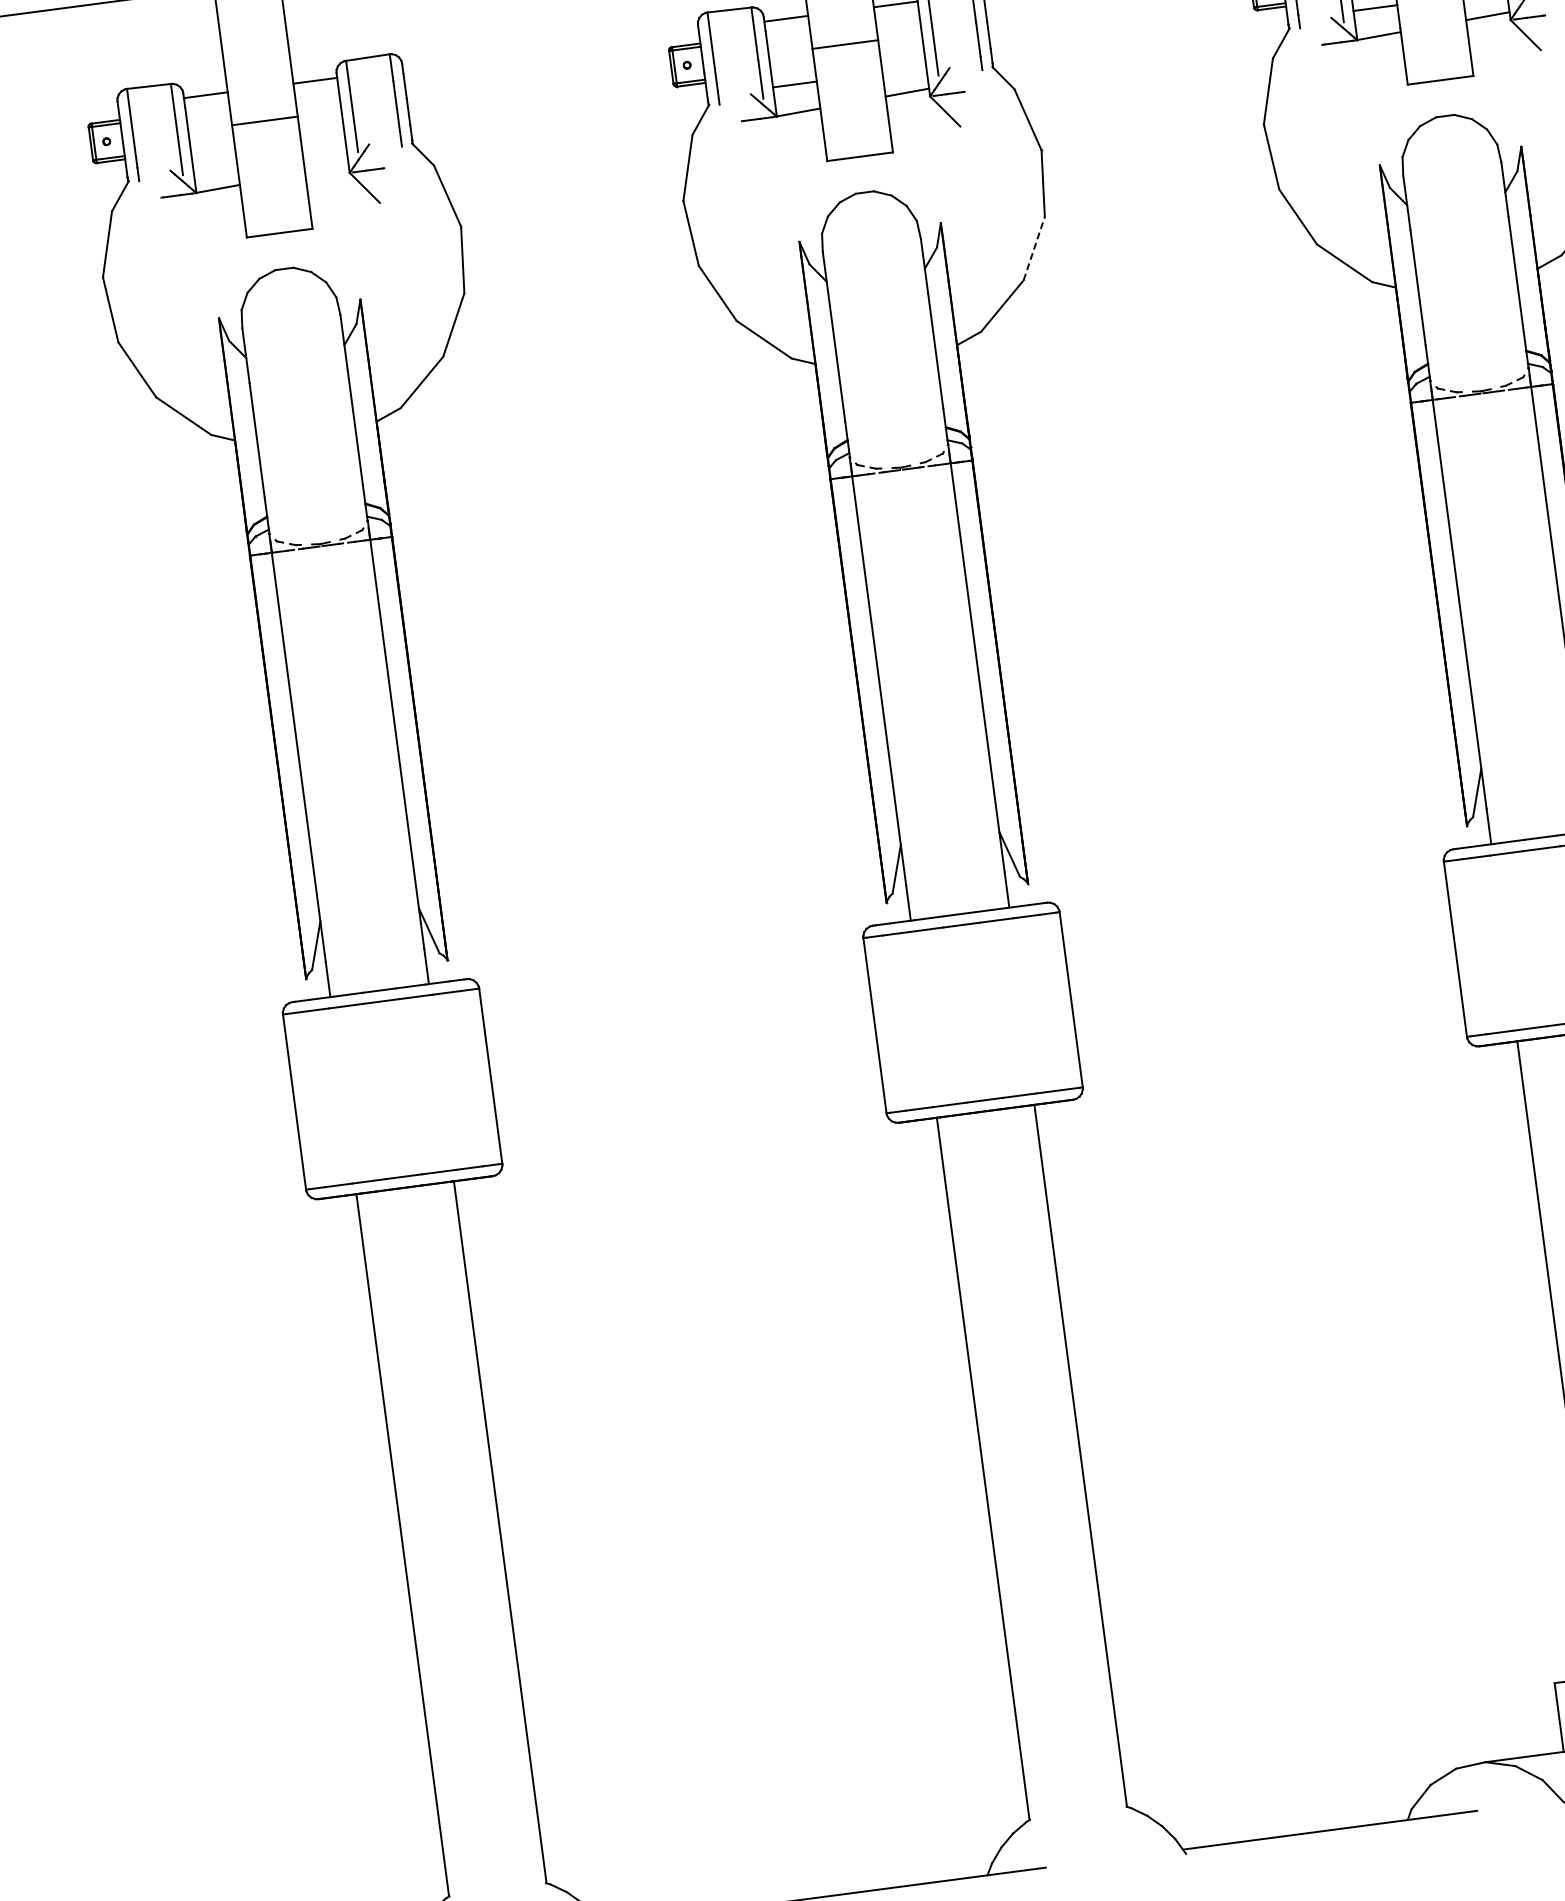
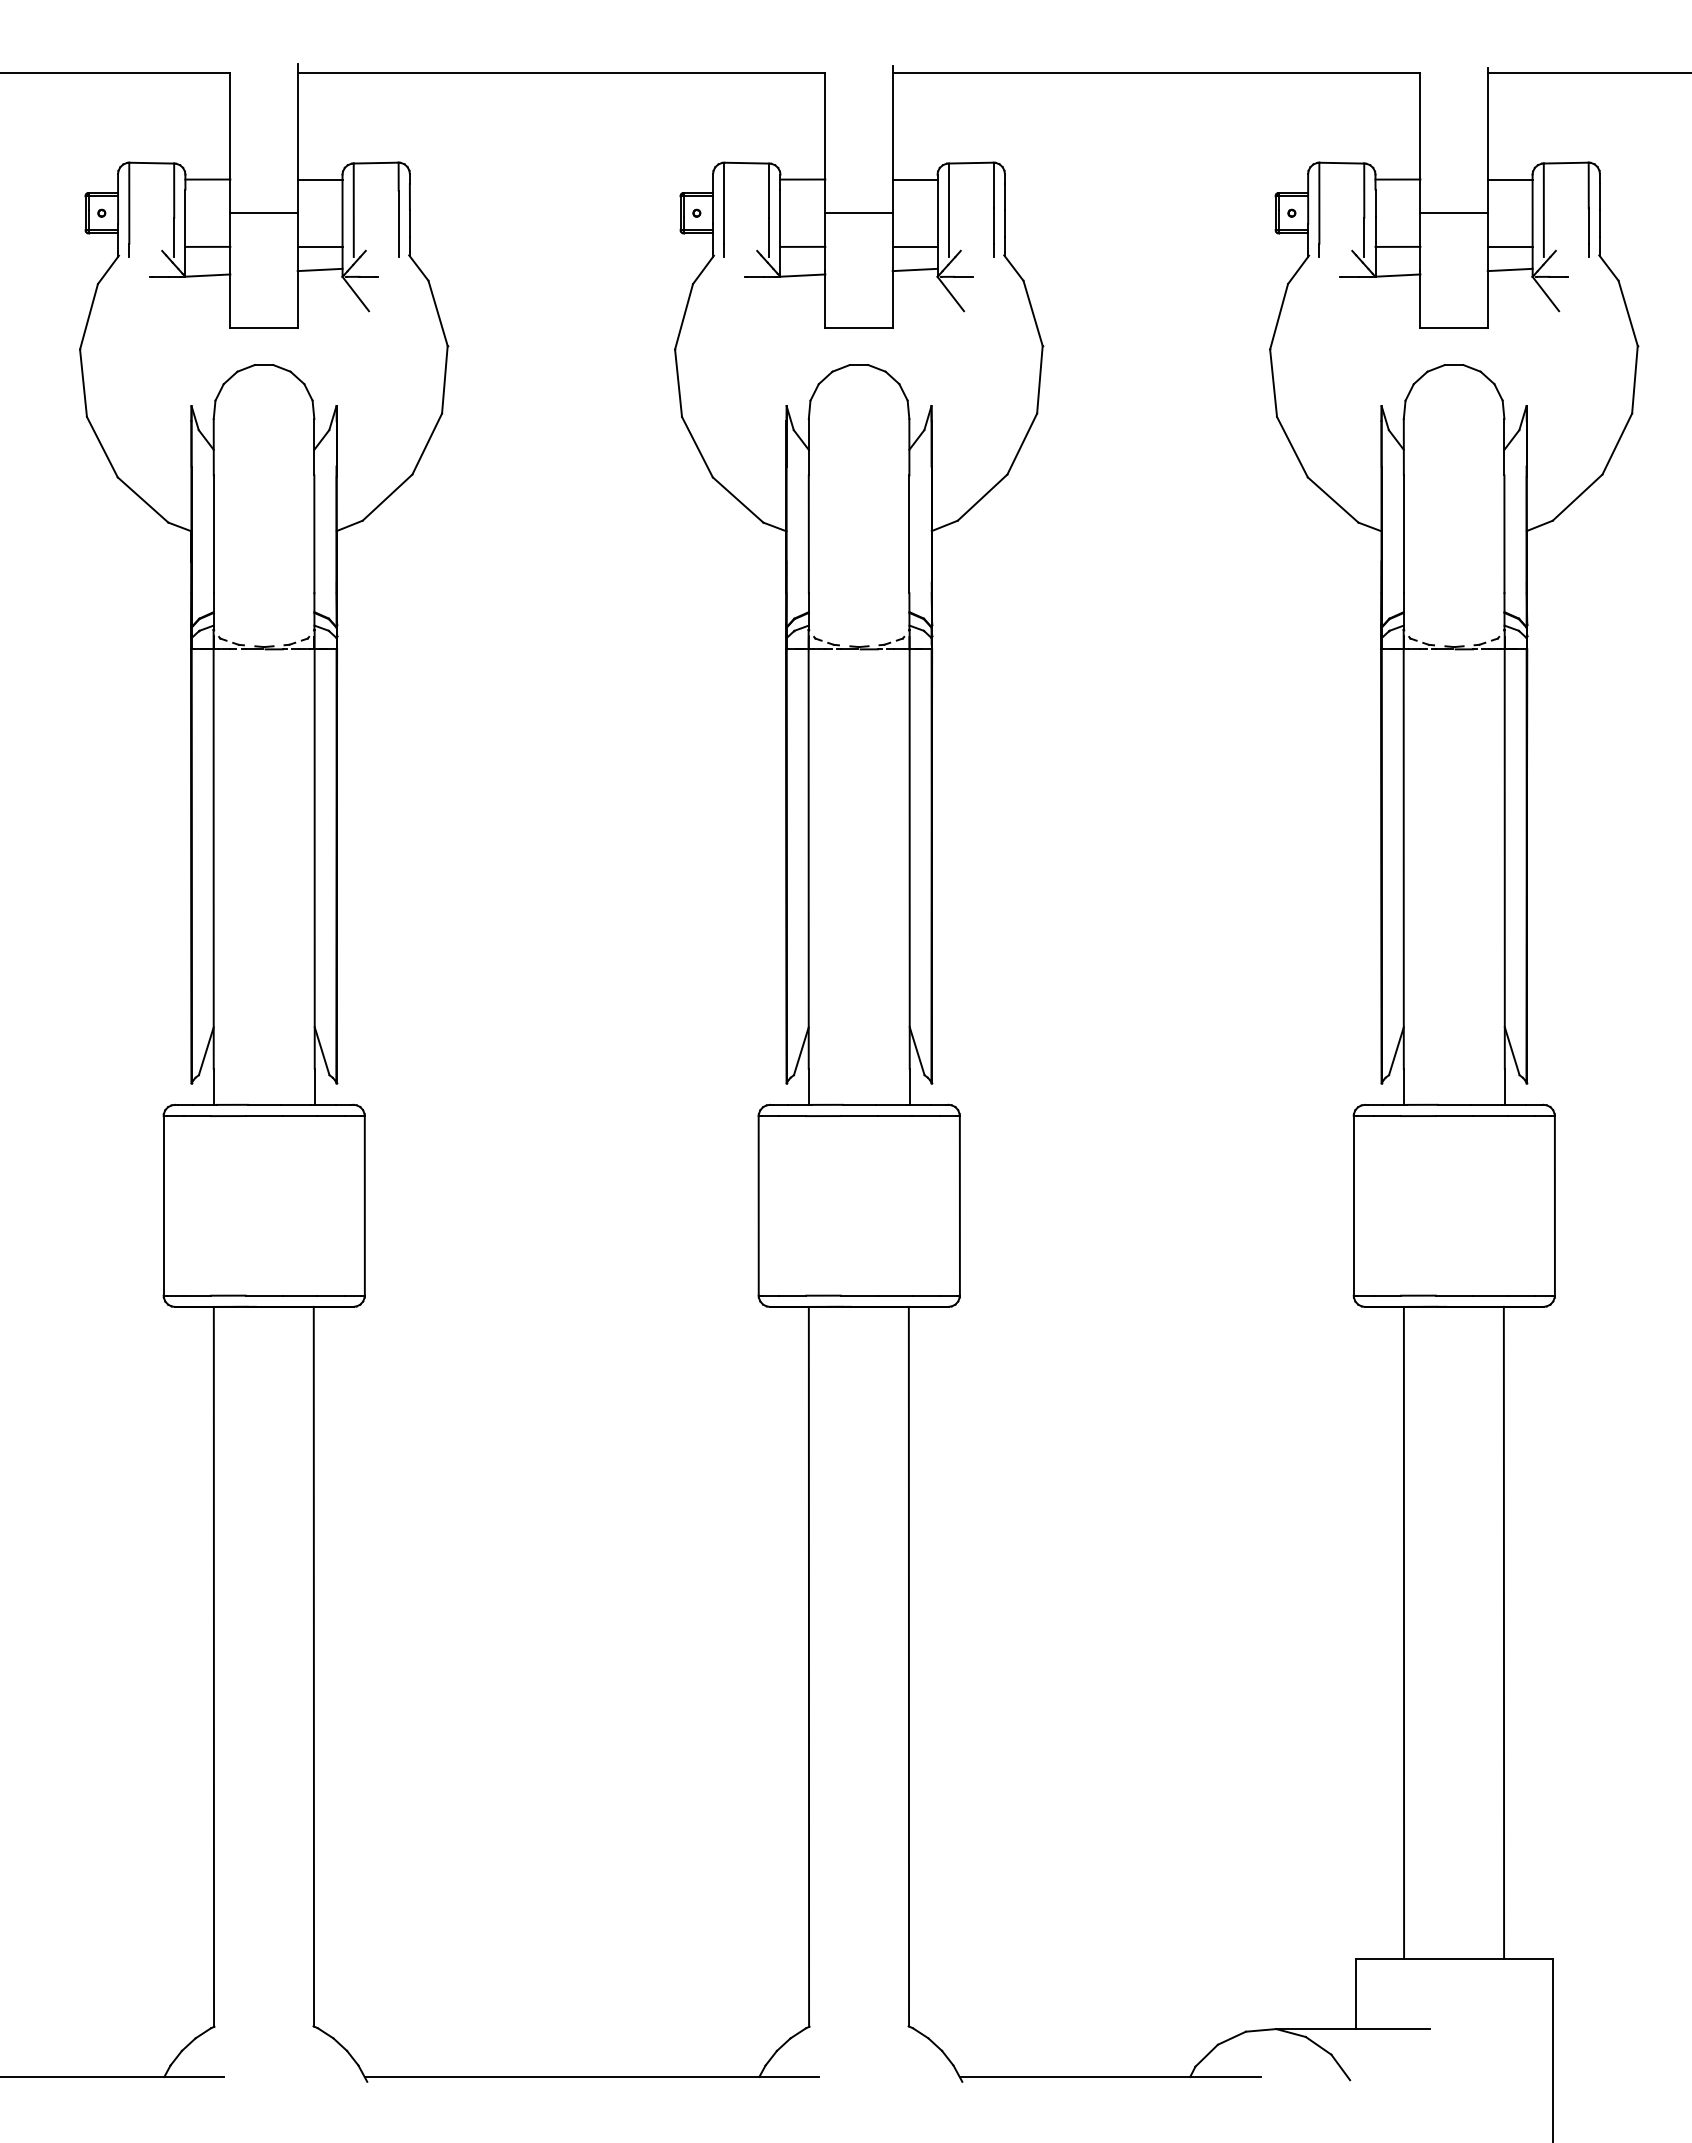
line: (903, 69) -> (914, 246), added
line: (323, 146) -> (319, 246), added
line: (214, 160) -> (207, 246), added
line: (326, 168) -> (319, 269), added
line: (1034, 249) -> (1022, 444), dashed -> solid

